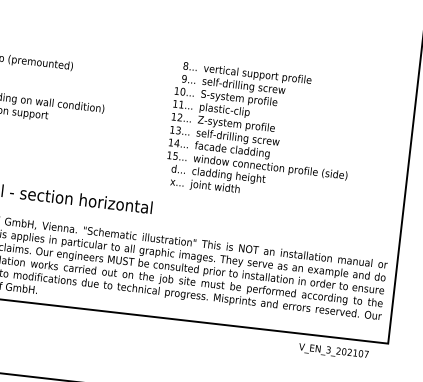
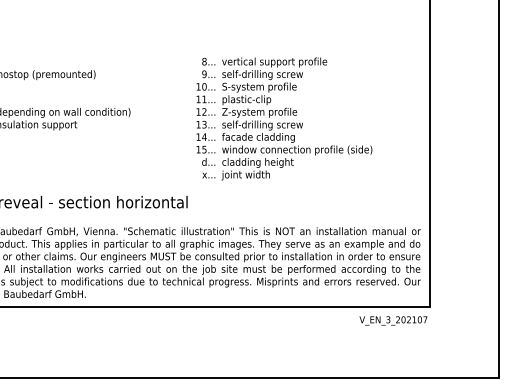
text: (333, 351) -> (393, 320), moved

